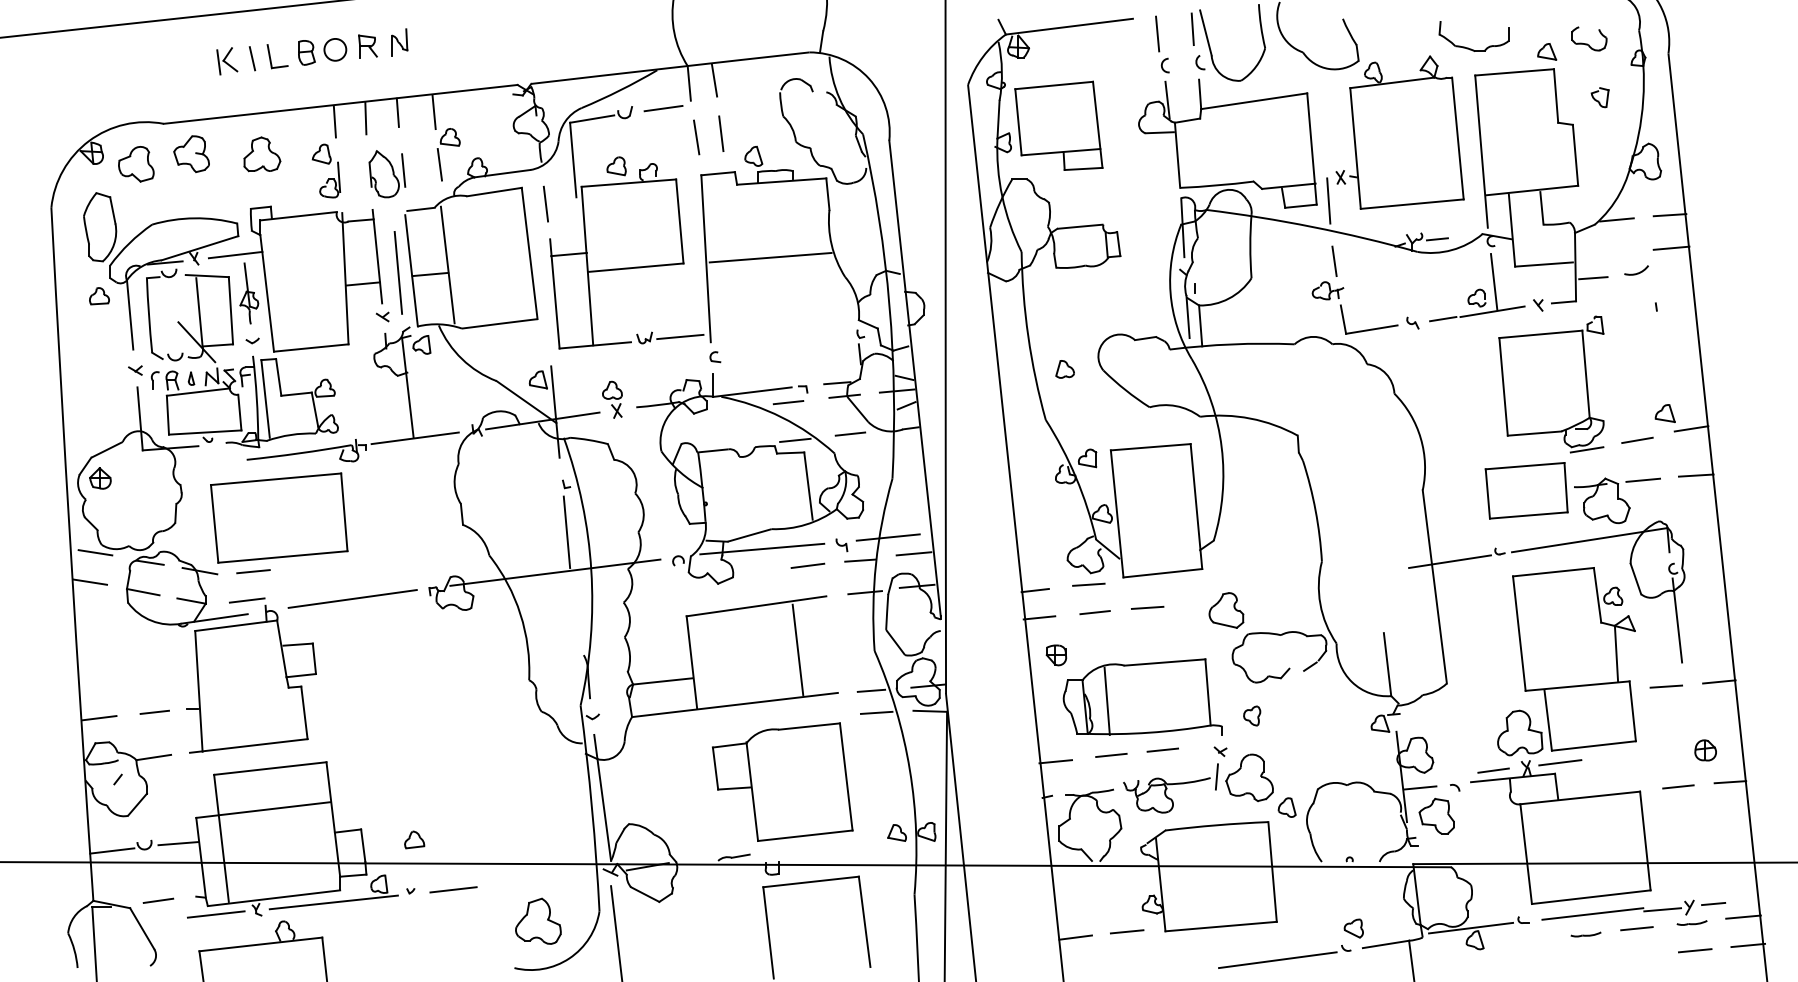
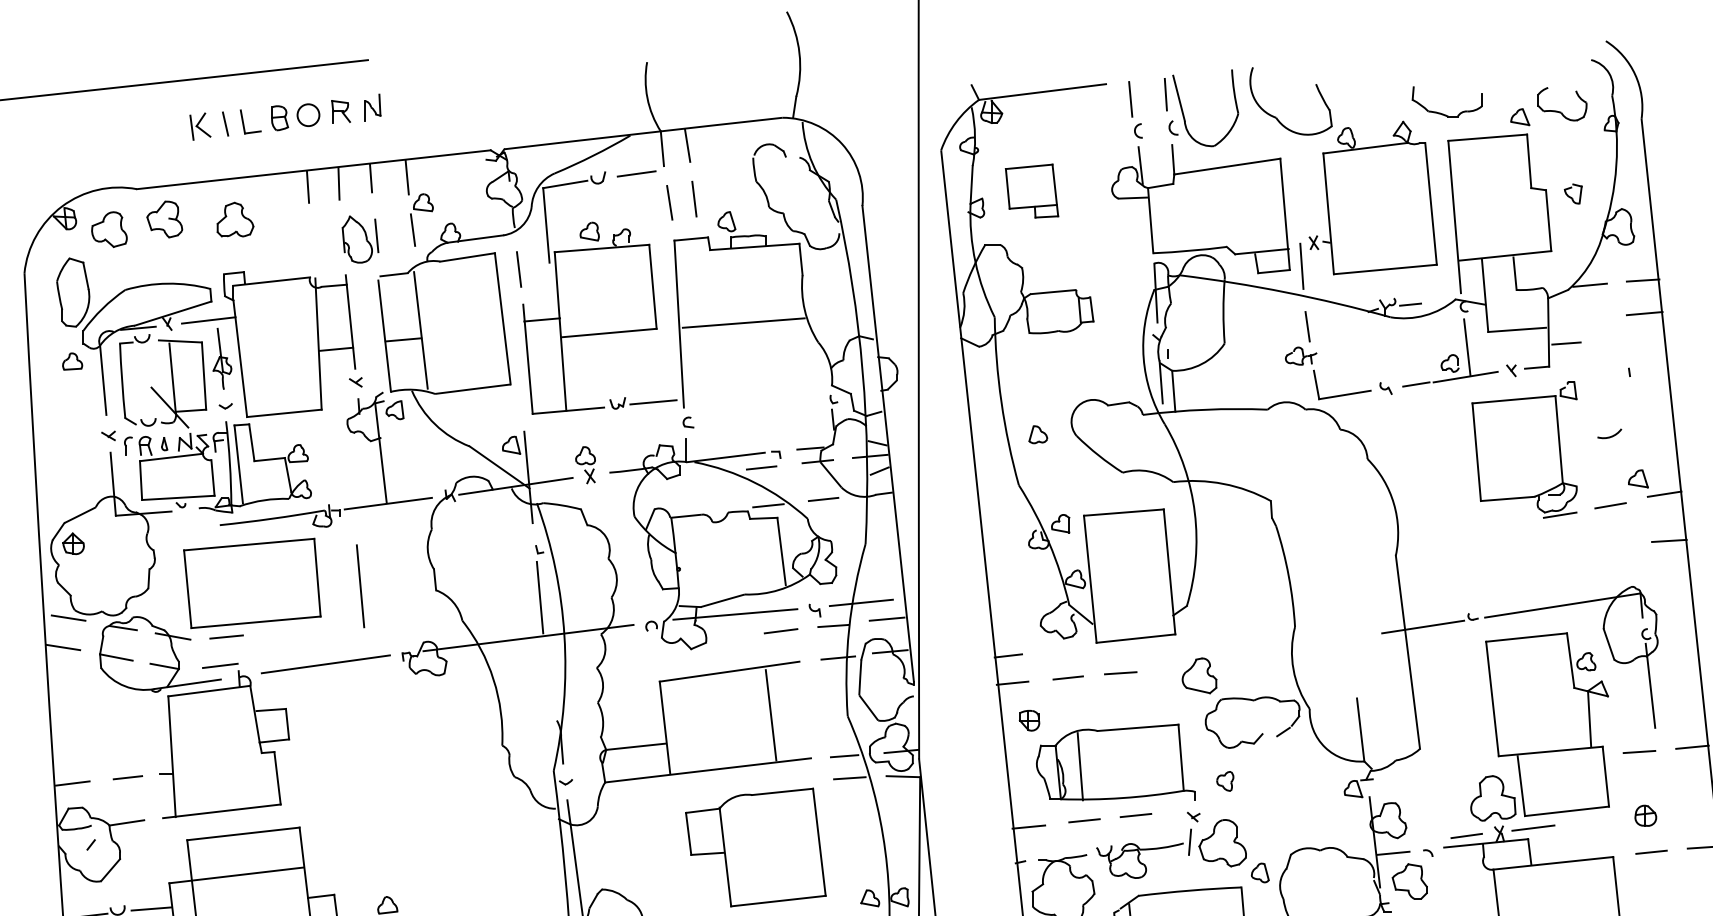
part: (1589, 38) -> (1562, 103), size x1.4
part: (1599, 97) -> (1572, 193), moved
part: (1058, 125) -> (1031, 190), size x0.6
part: (326, 170) -> (299, 235), removed
line: (397, 272) -> (359, 585), moved
arc: (1637, 272) -> (1610, 435), moved
part: (1572, 493) -> (1545, 558), removed
line: (1088, 584) -> (1061, 649), removed
part: (1705, 750) -> (1645, 815), moved

